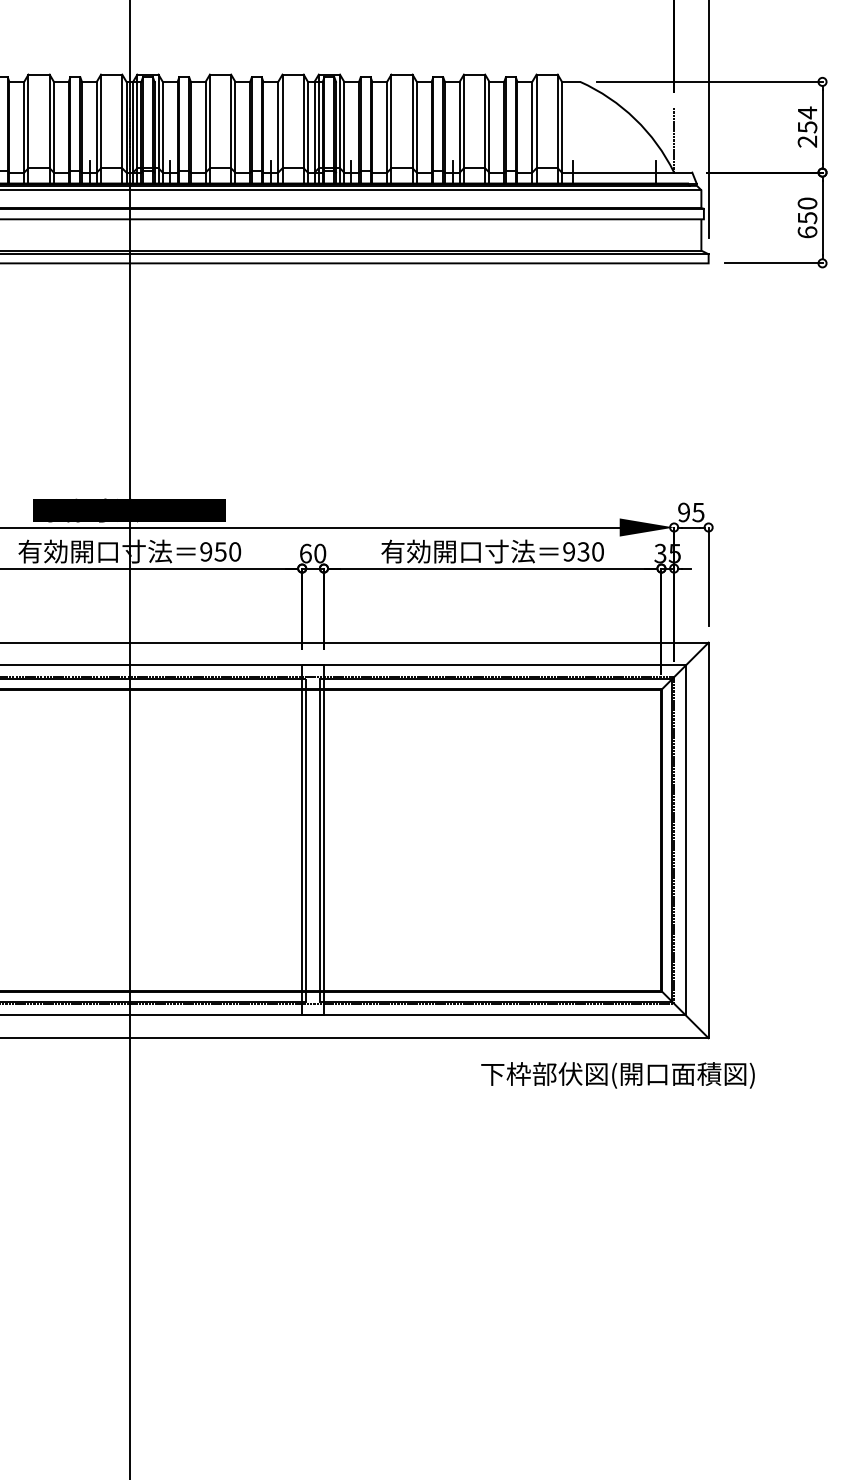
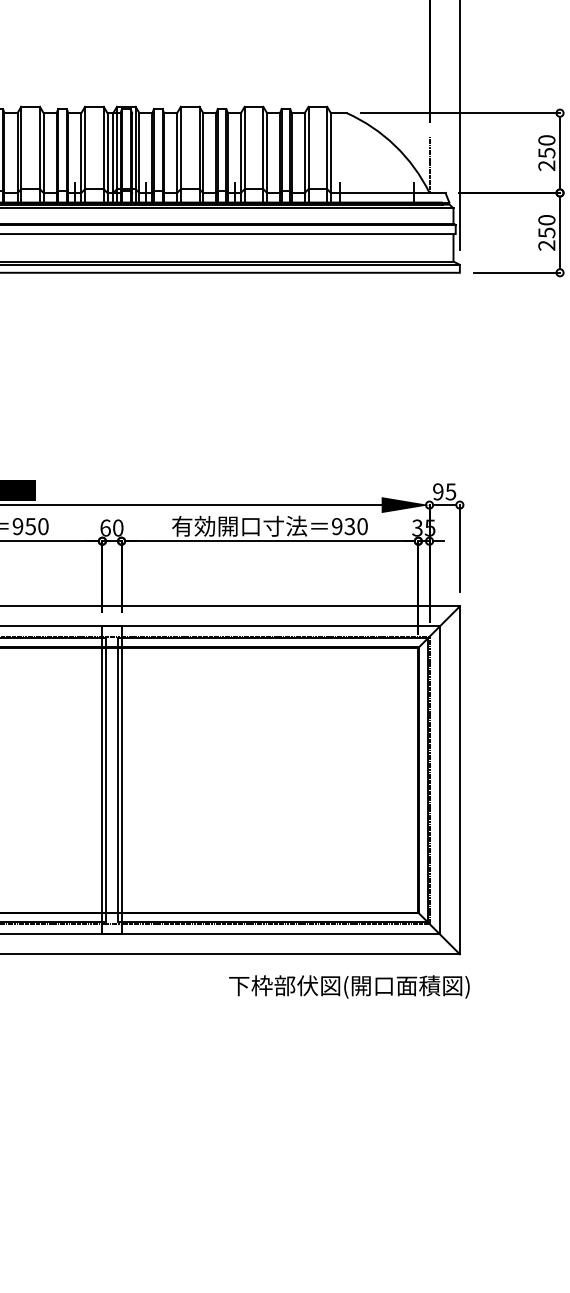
text: (807, 112) -> (546, 140), 254 -> 250
text: (807, 232) -> (546, 245), 650 -> 250
text: (617, 1075) -> (348, 987), moved

